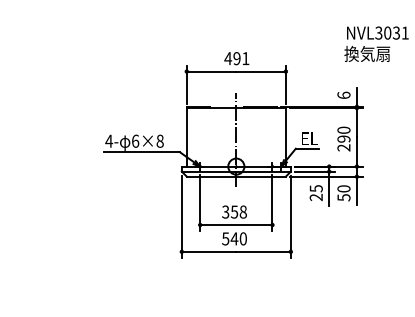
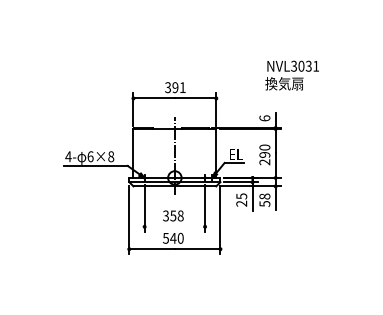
text: (227, 58) -> (167, 87), 491 -> 391
text: (344, 188) -> (265, 196), 50 -> 58
line: (235, 224) -> (174, 226), removed

